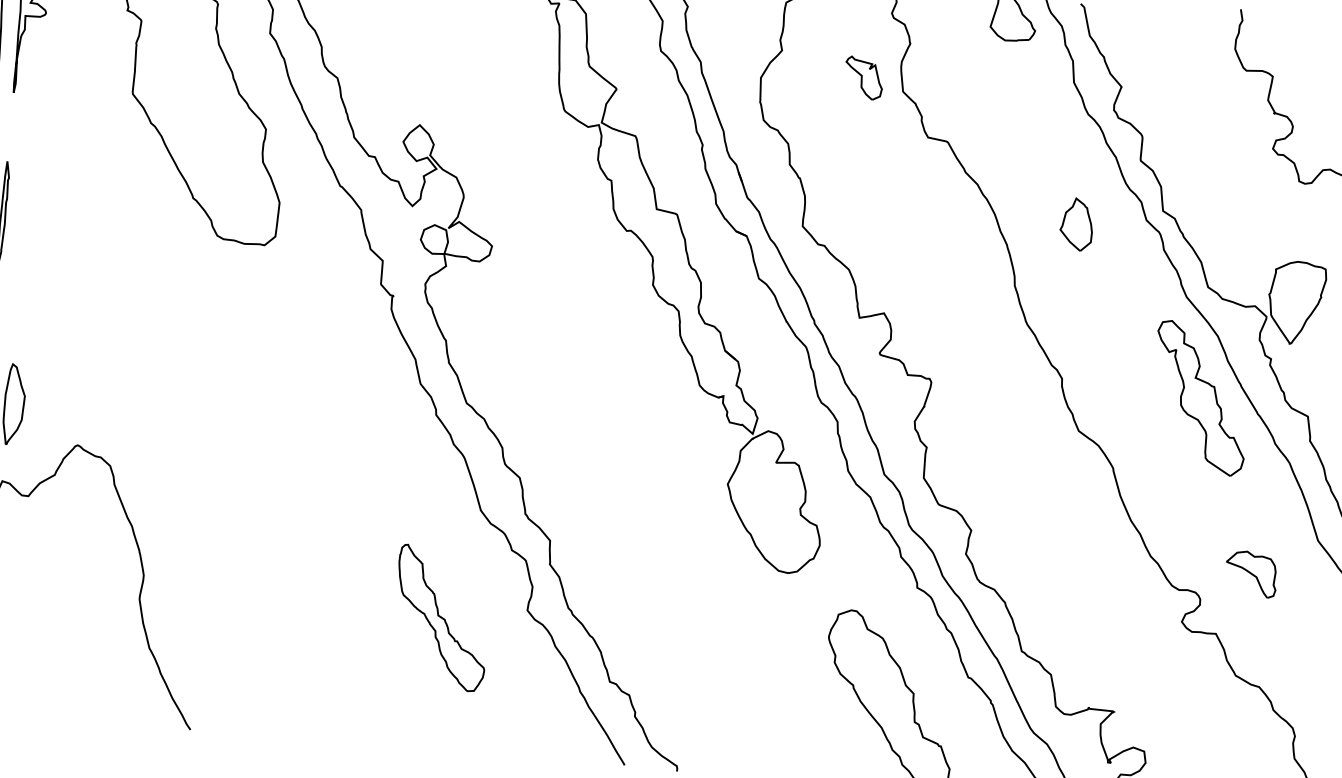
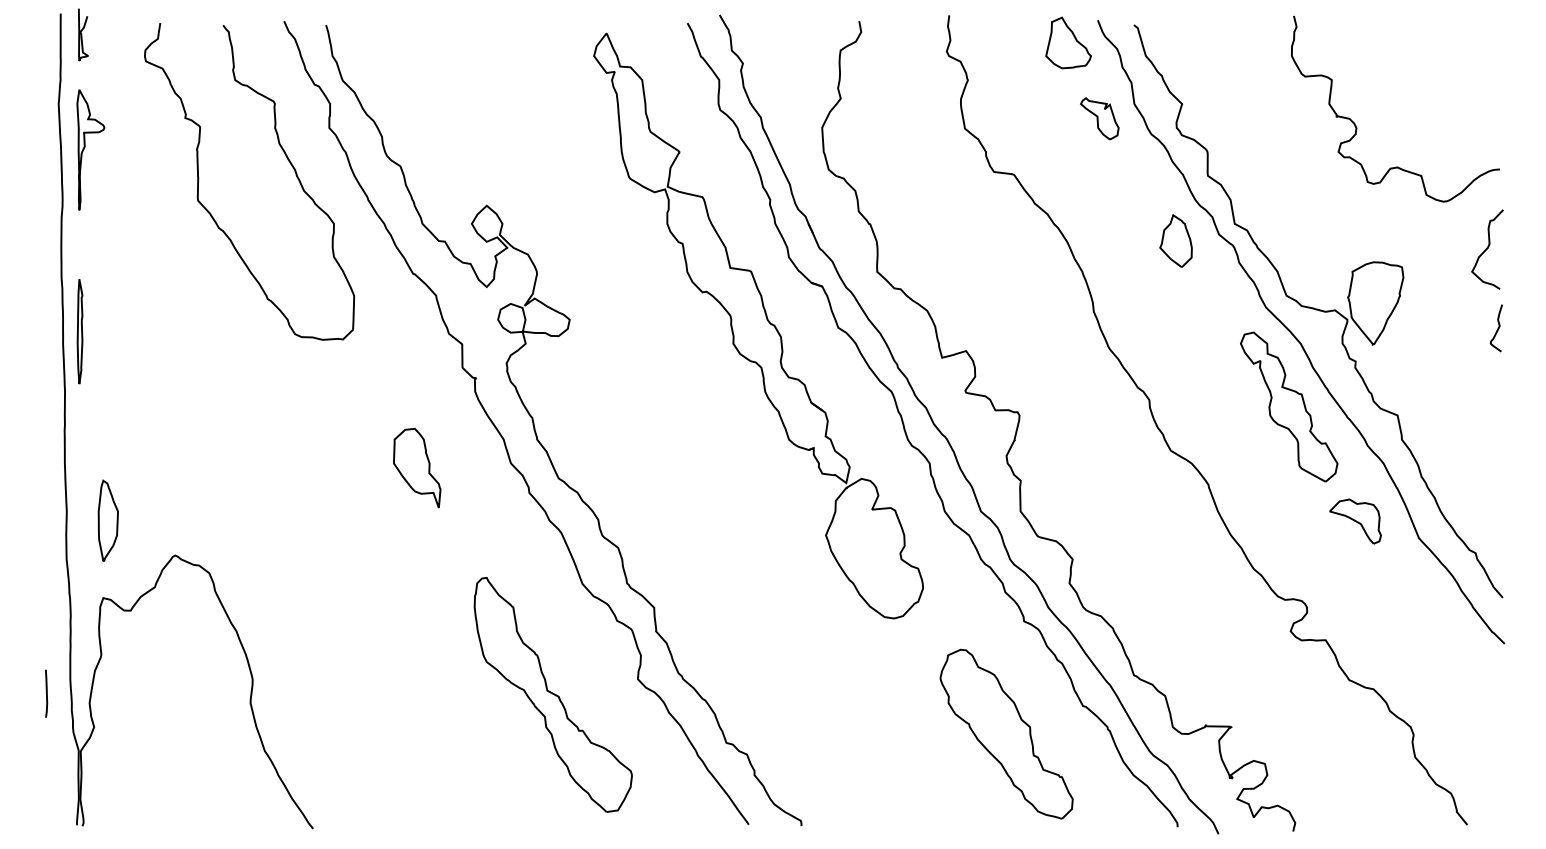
part: (863, 77) -> (1099, 118), moved
part: (1076, 223) -> (1175, 240), moved
part: (327, 379) -> (417, 467), added
part: (1251, 574) -> (1355, 521), moved
part: (440, 617) -> (552, 694), size x1.67

